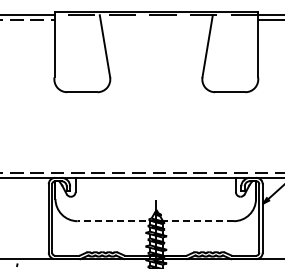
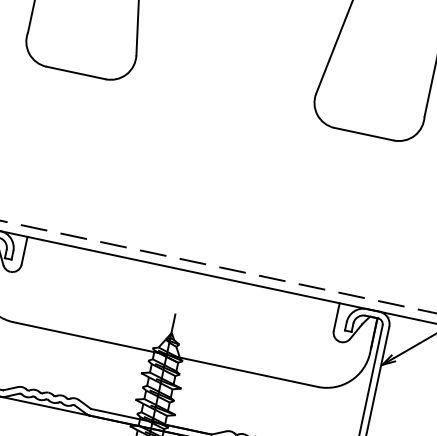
line: (155, 221) -> (165, 355), dashed -> solid

